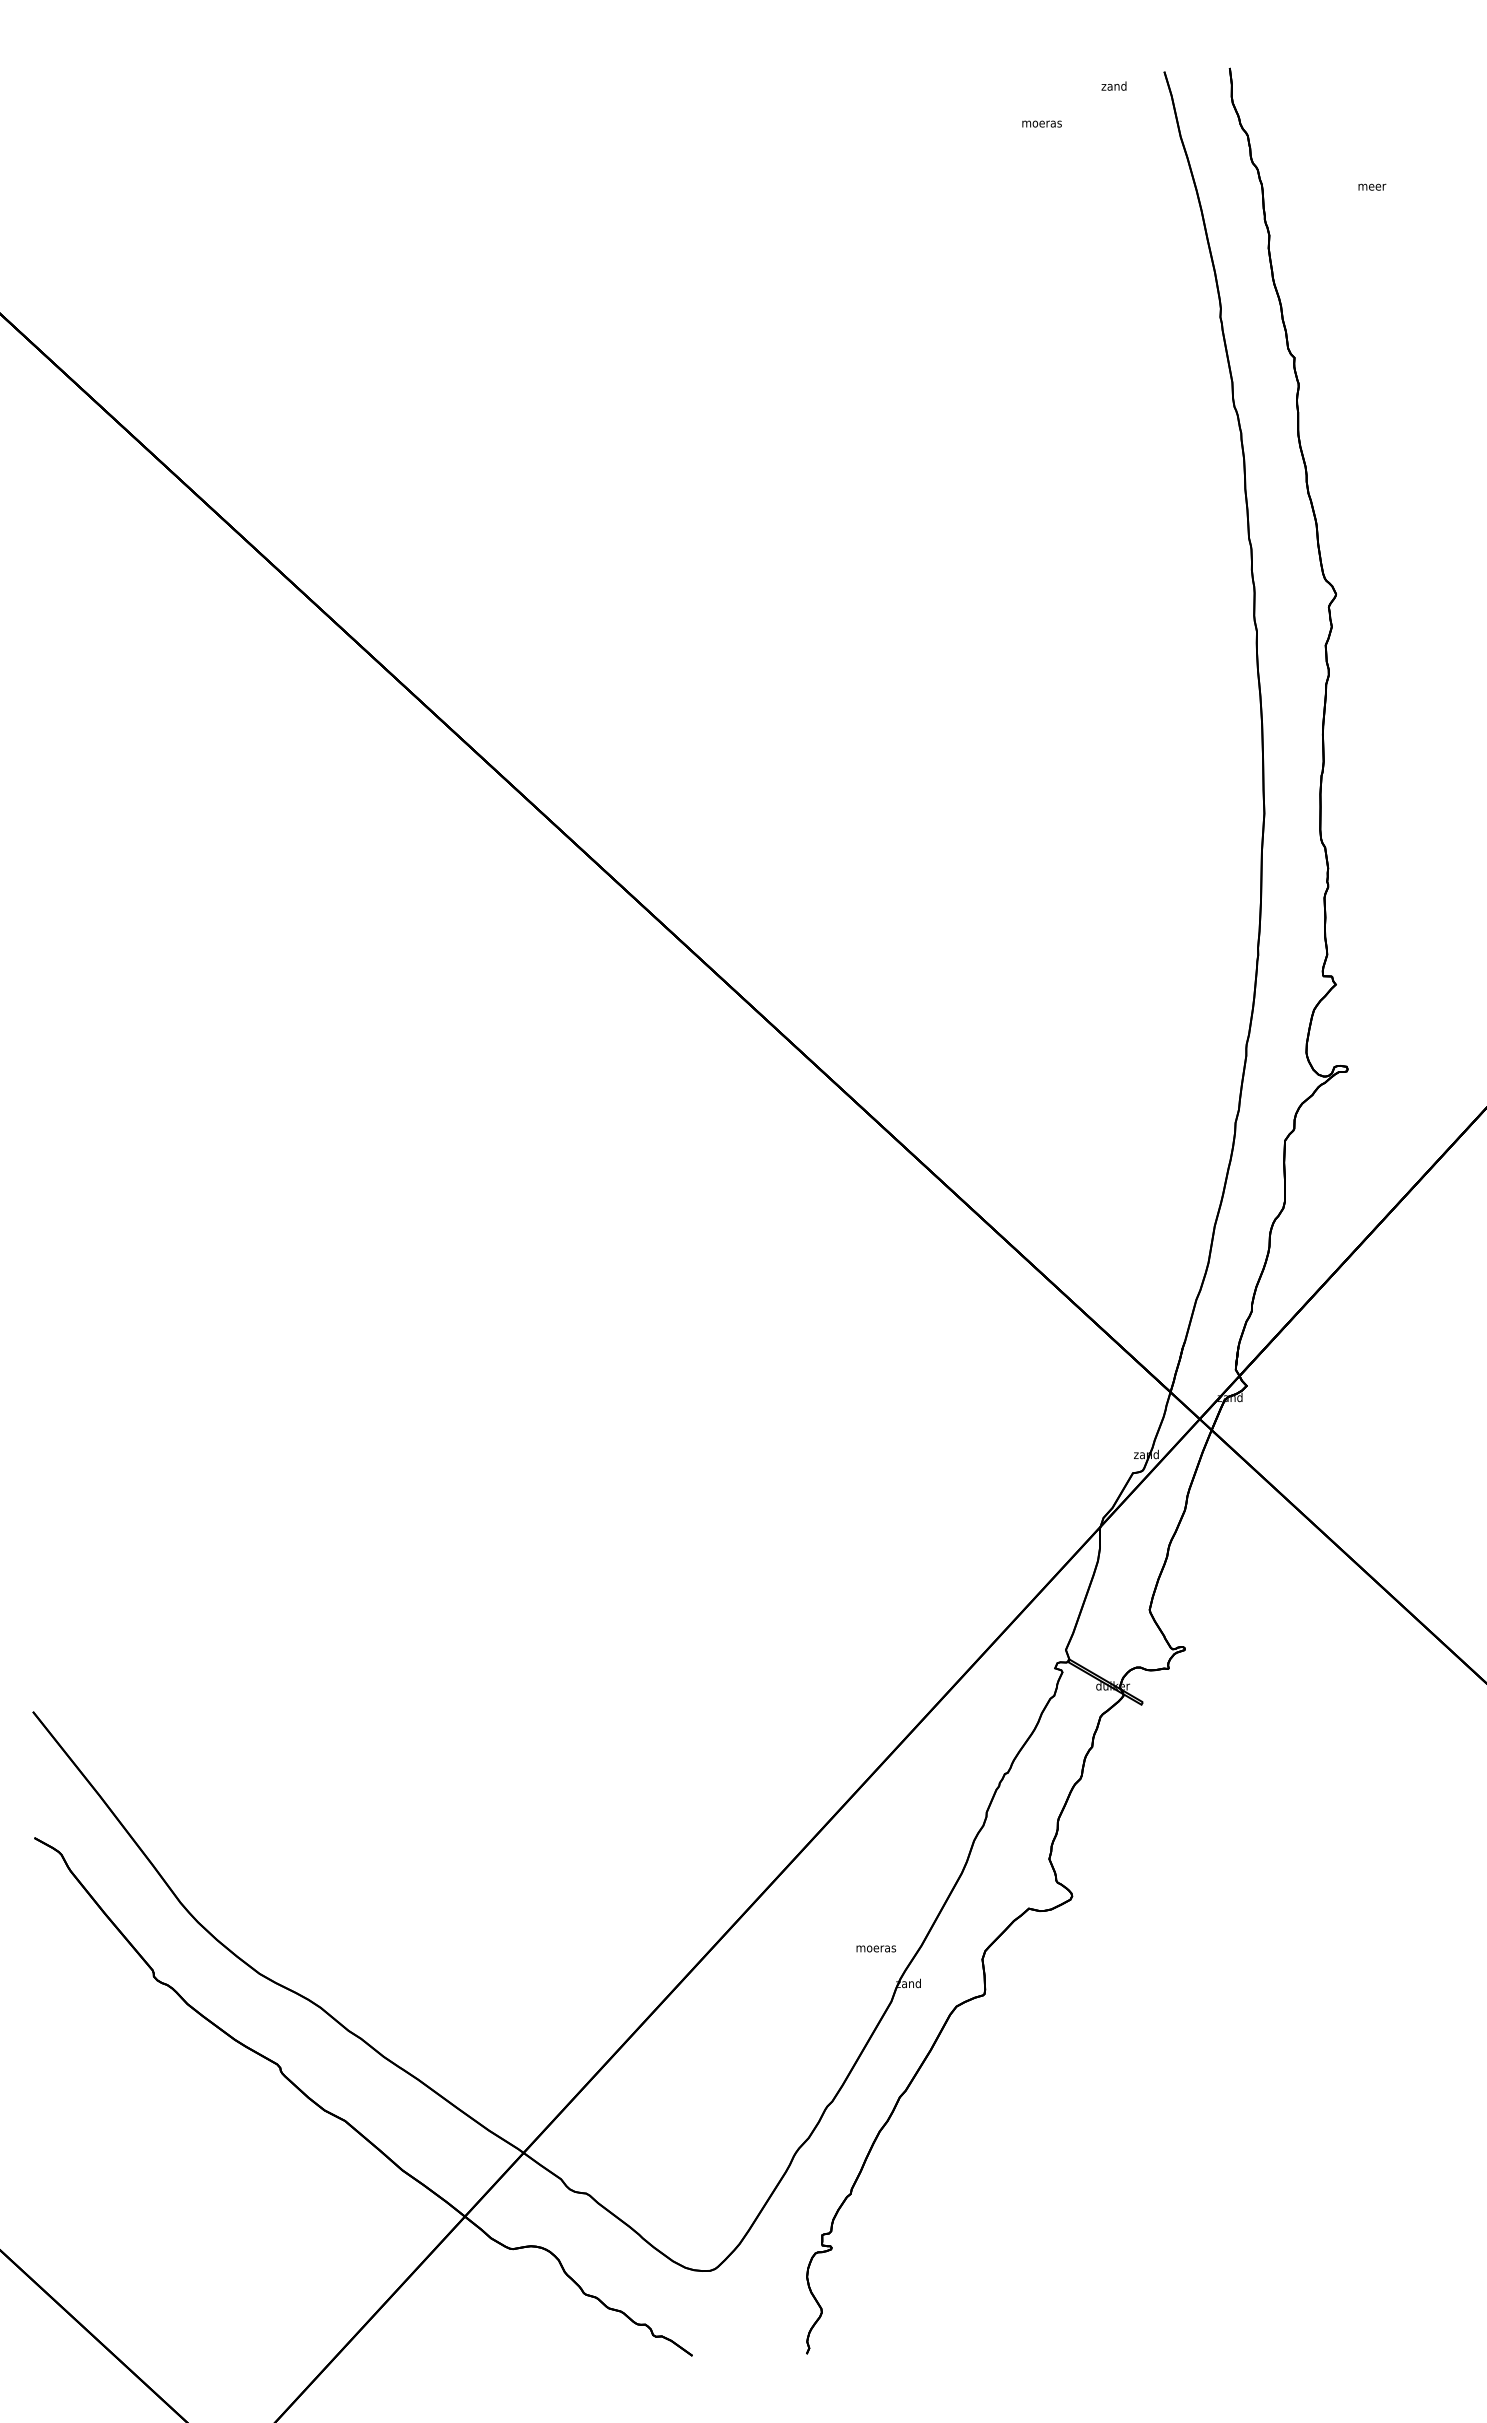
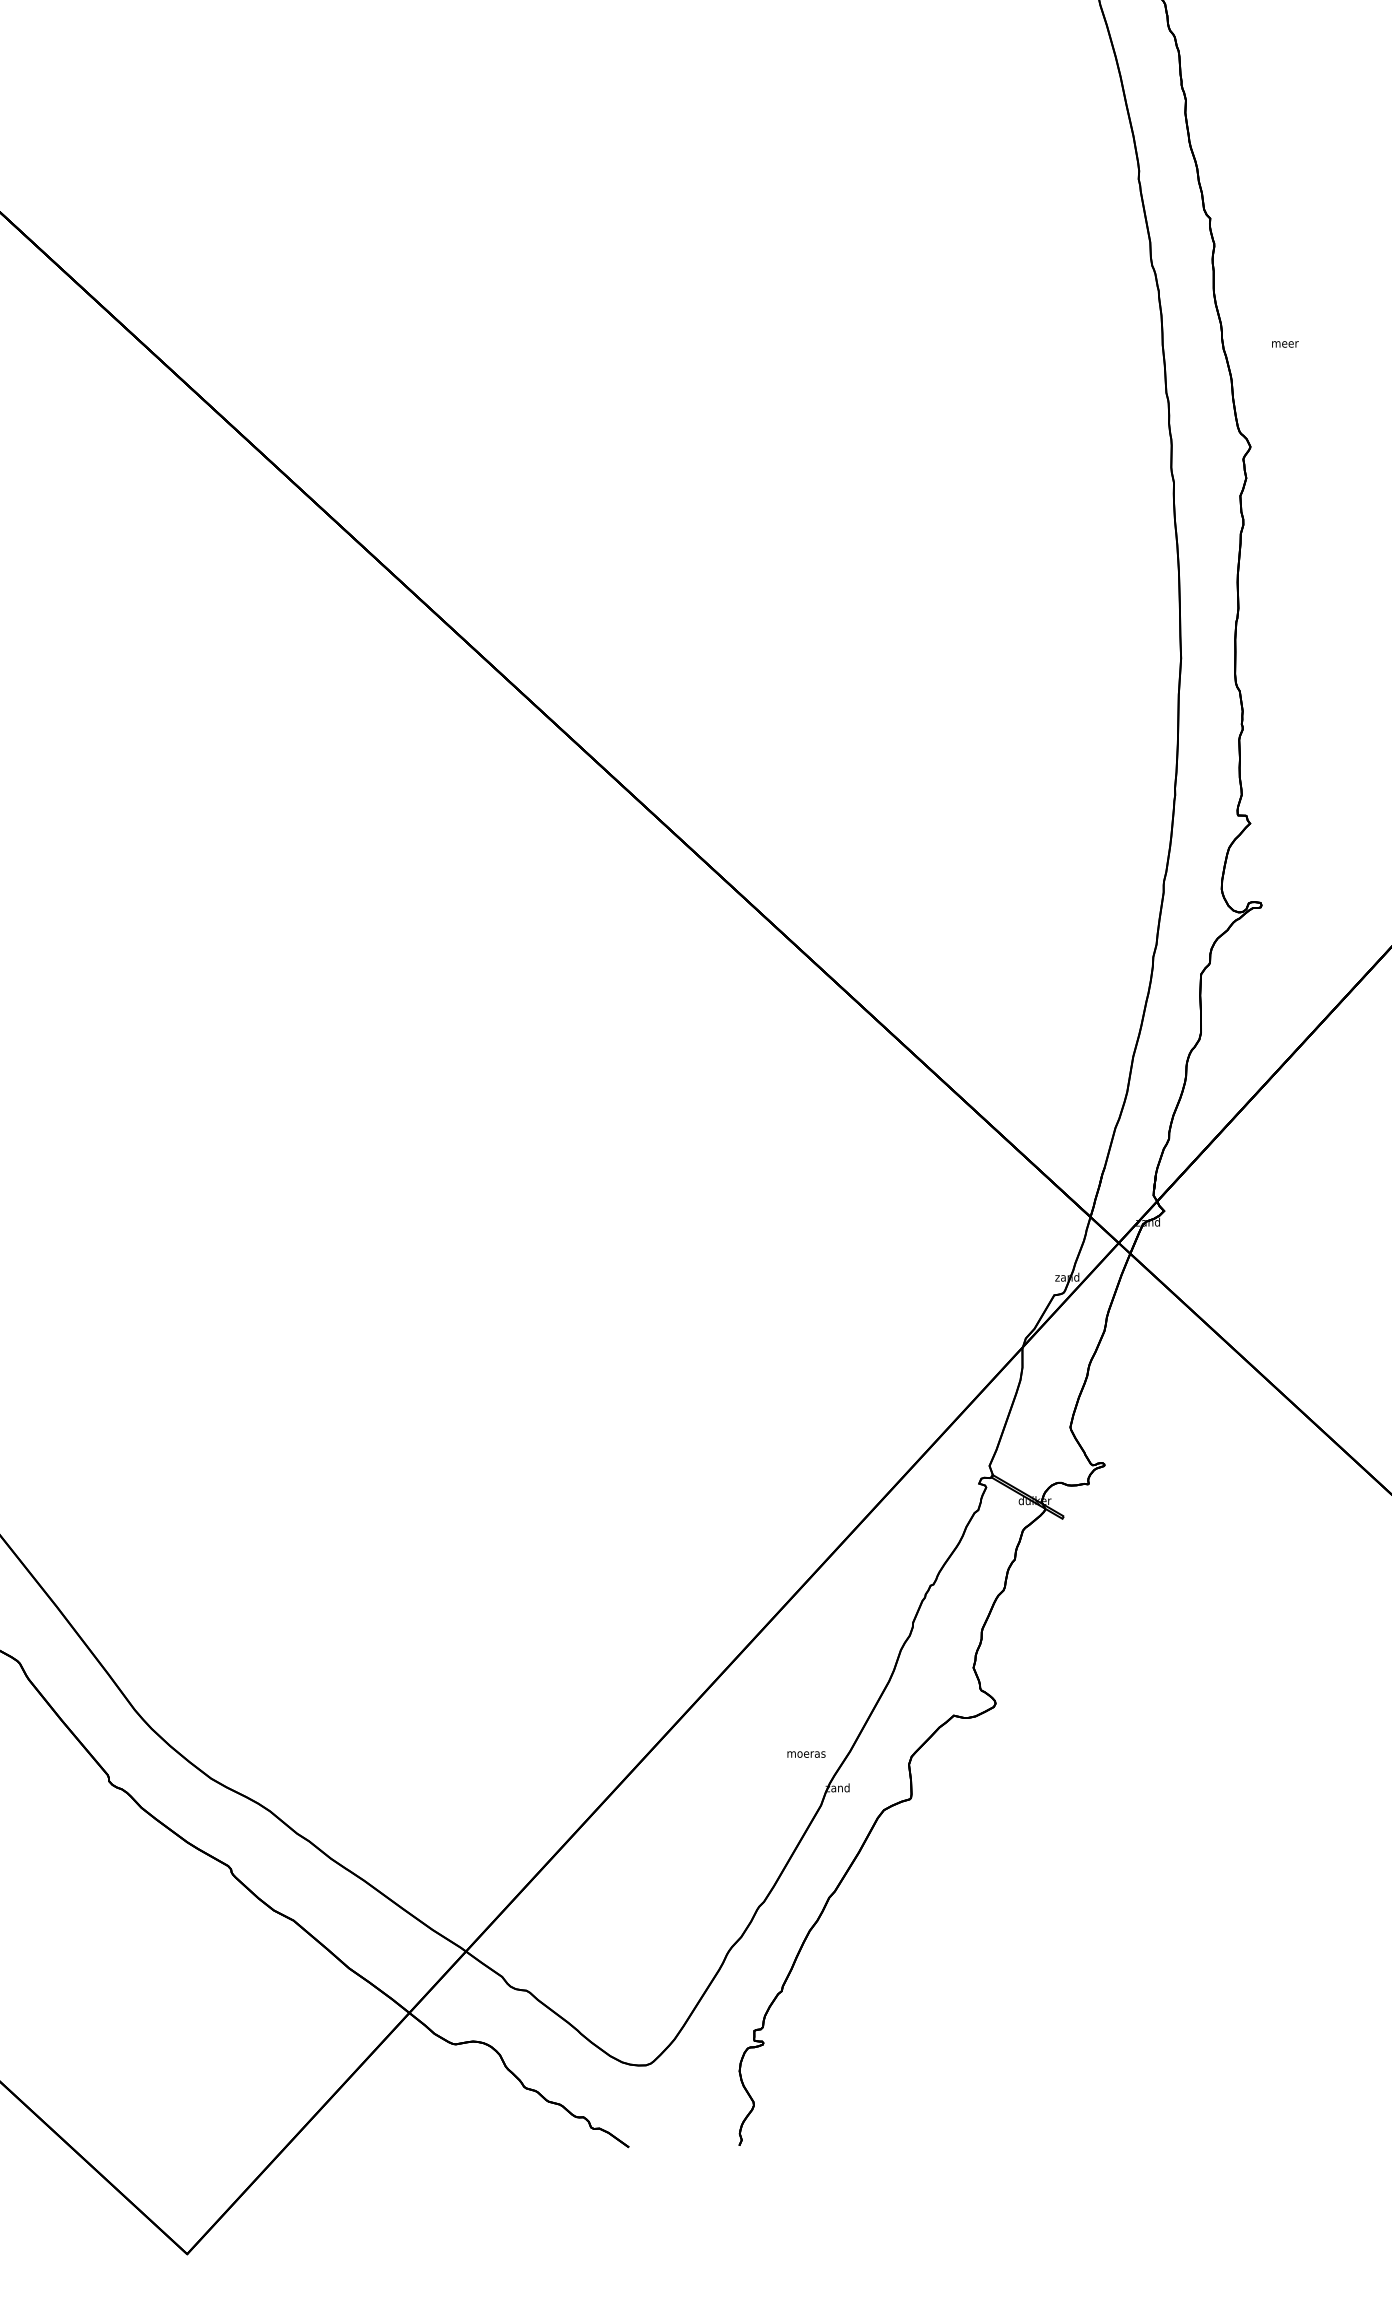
text: (1372, 186) -> (1285, 343), moved

